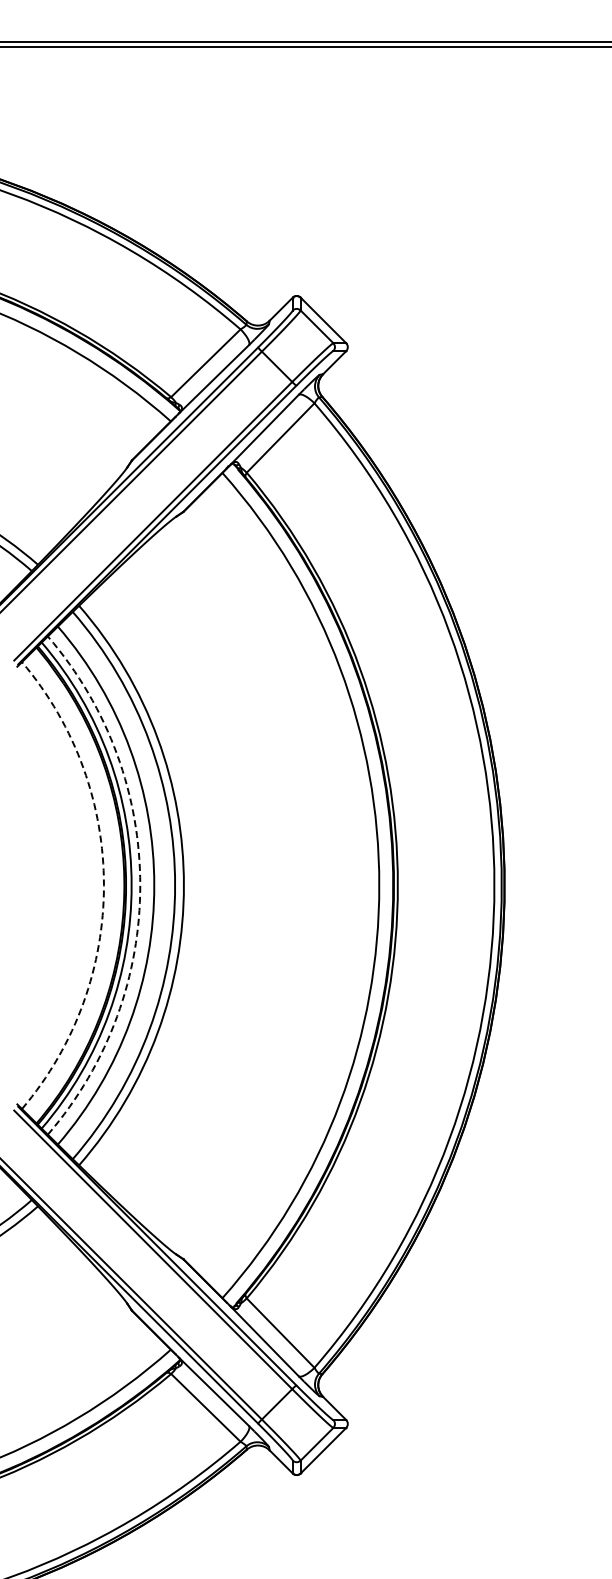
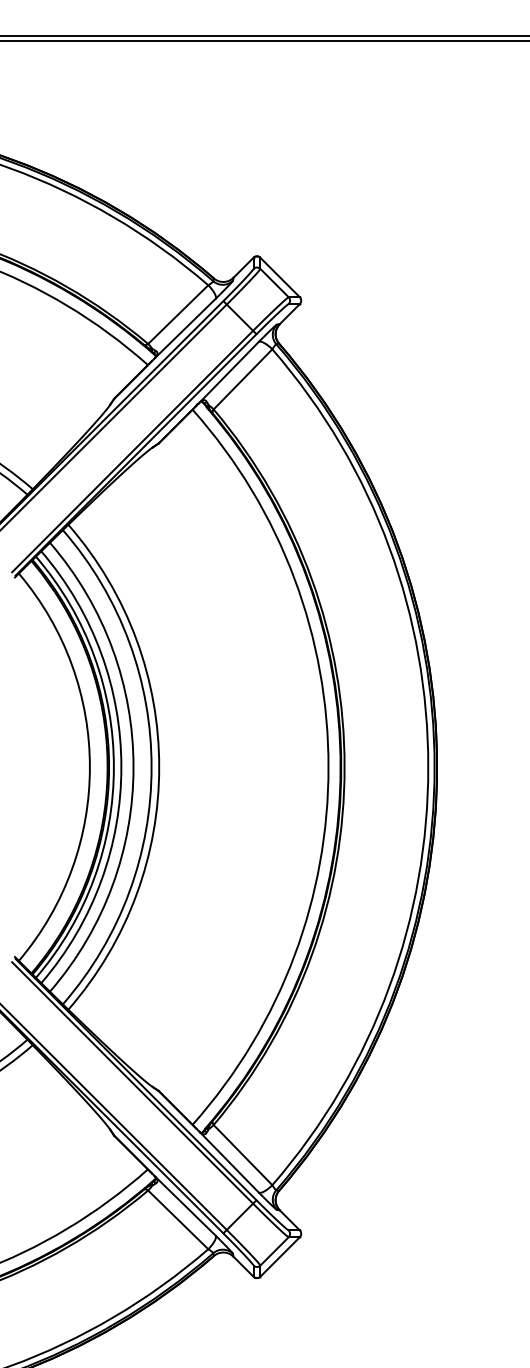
arc: (103, 885) -> (89, 767), dashed -> solid
arc: (140, 885) -> (121, 767), dashed -> solid

